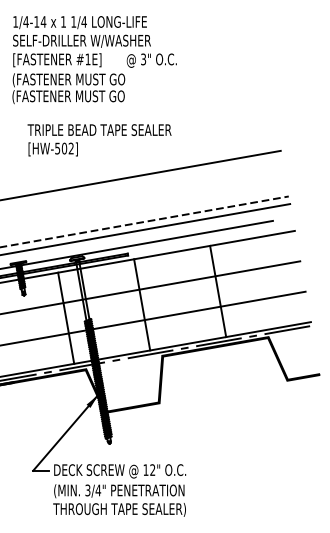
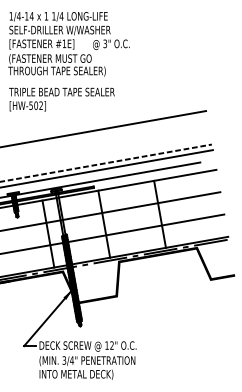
text: (77, 97) -> (56, 71), (FASTENER MUST GO -> THROUGH TAPE SEALER)
text: (99, 140) -> (61, 99), moved
text: (119, 509) -> (87, 374), THROUGH TAPE SEALER) -> INTO METAL DECK)

